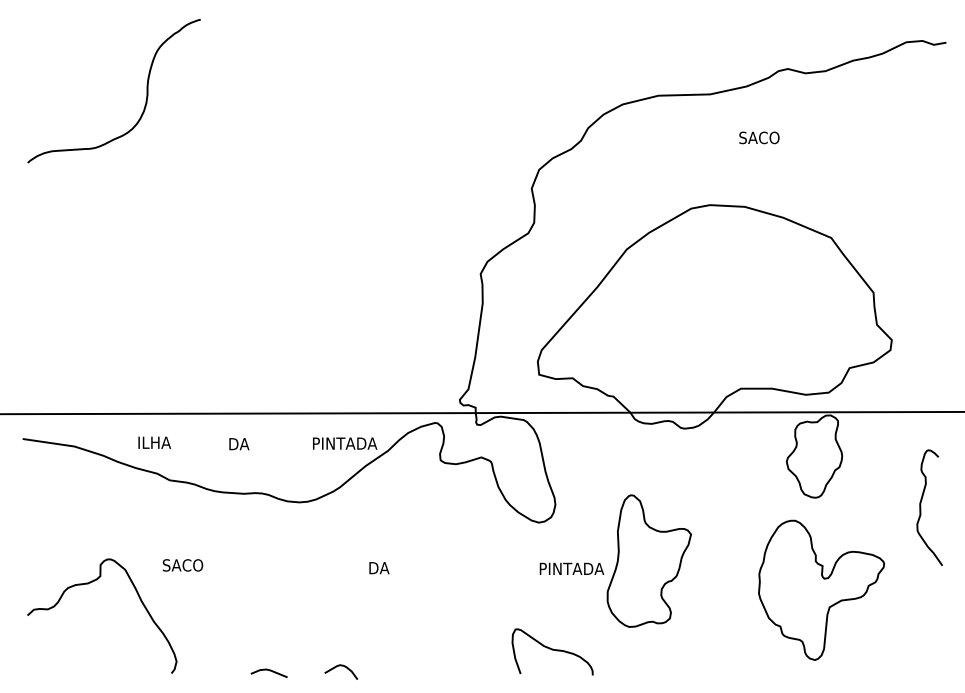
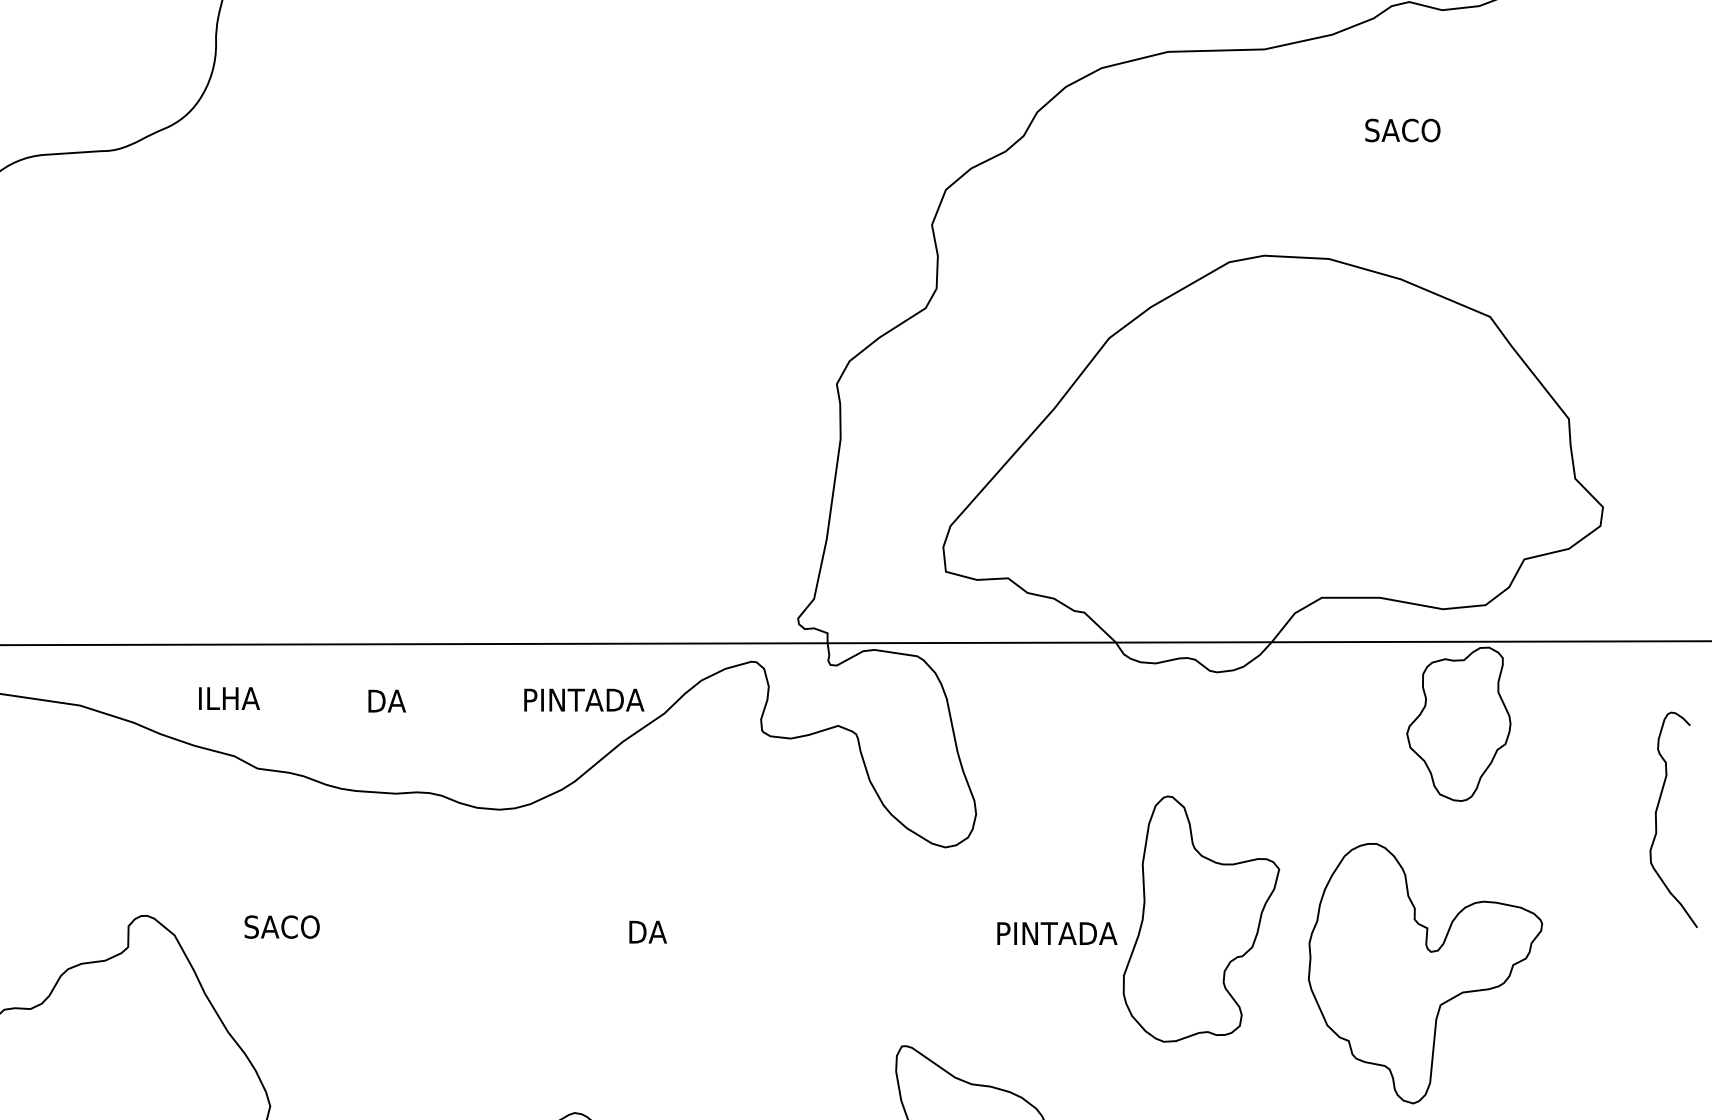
text: (759, 137) -> (1402, 129), moved
part: (615, 560) -> (1138, 917), moved
part: (821, 589) -> (1425, 971), moved

